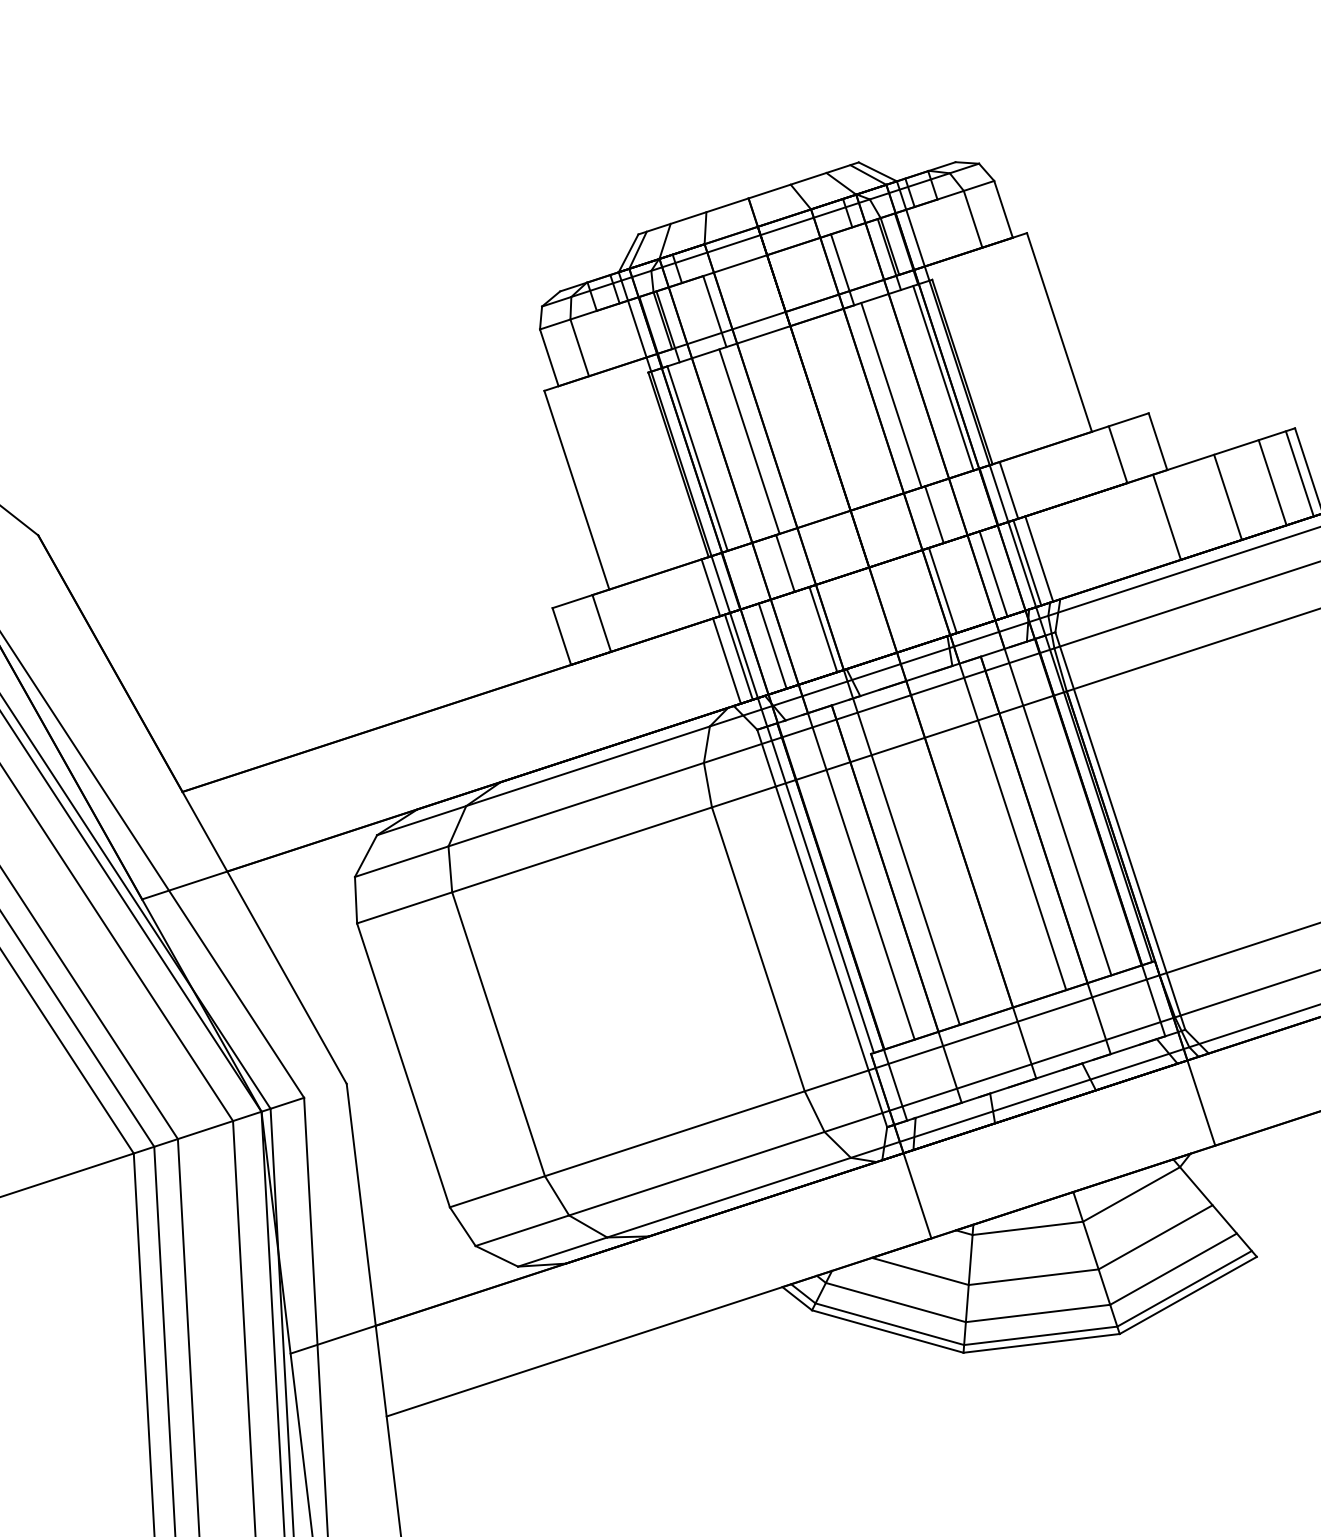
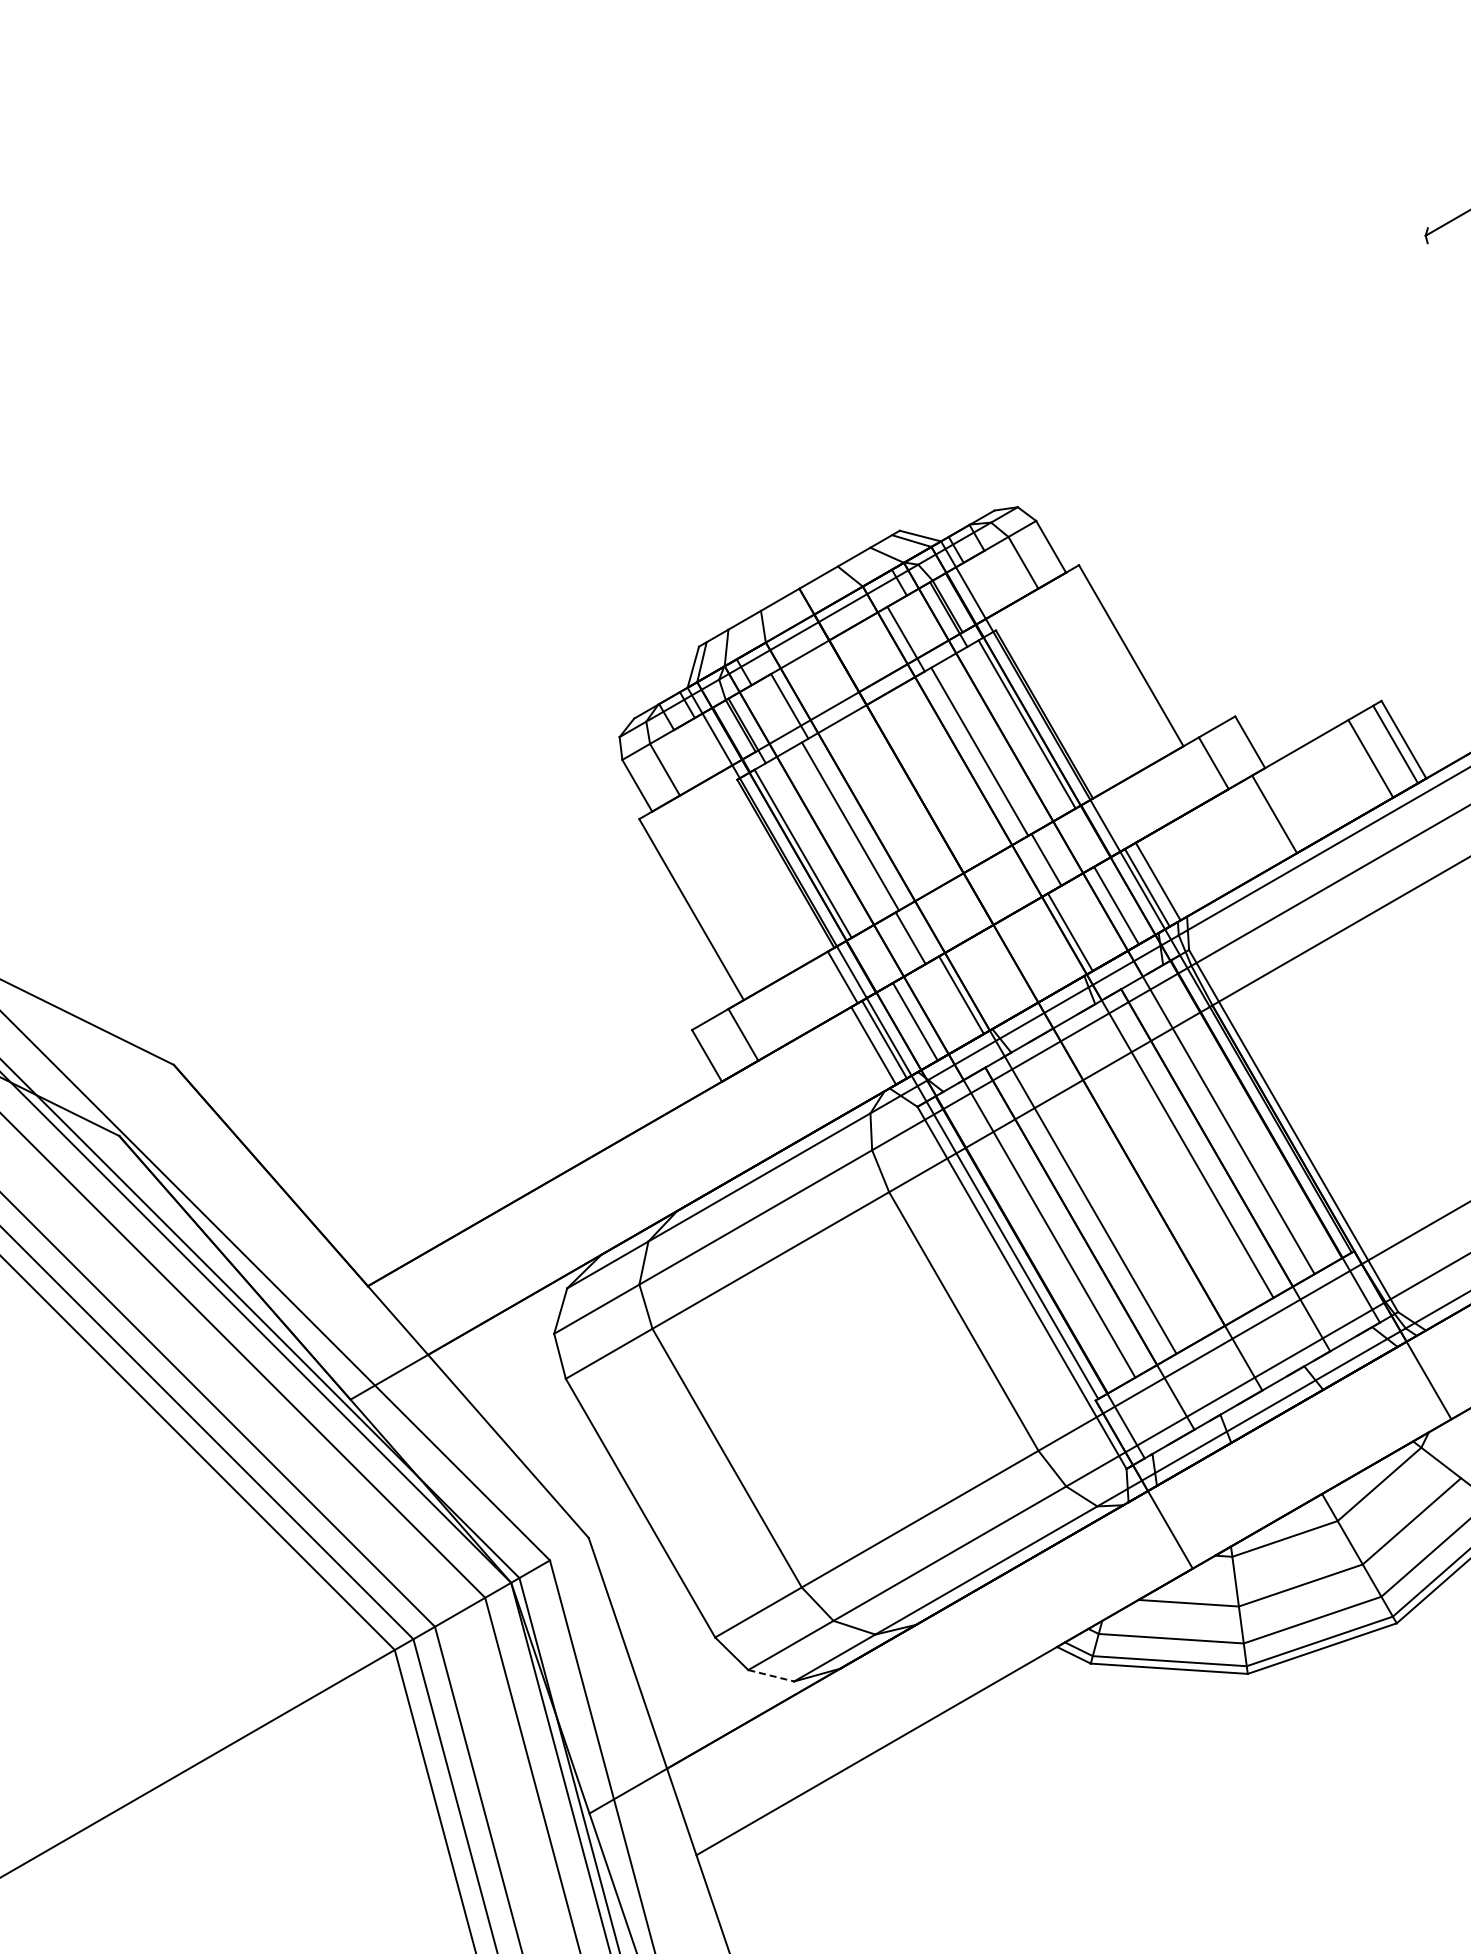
line: (1009, 490) -> (1114, 820), removed
line: (1227, 497) -> (1329, 782), removed
line: (497, 1256) -> (771, 1675), solid -> dashed

